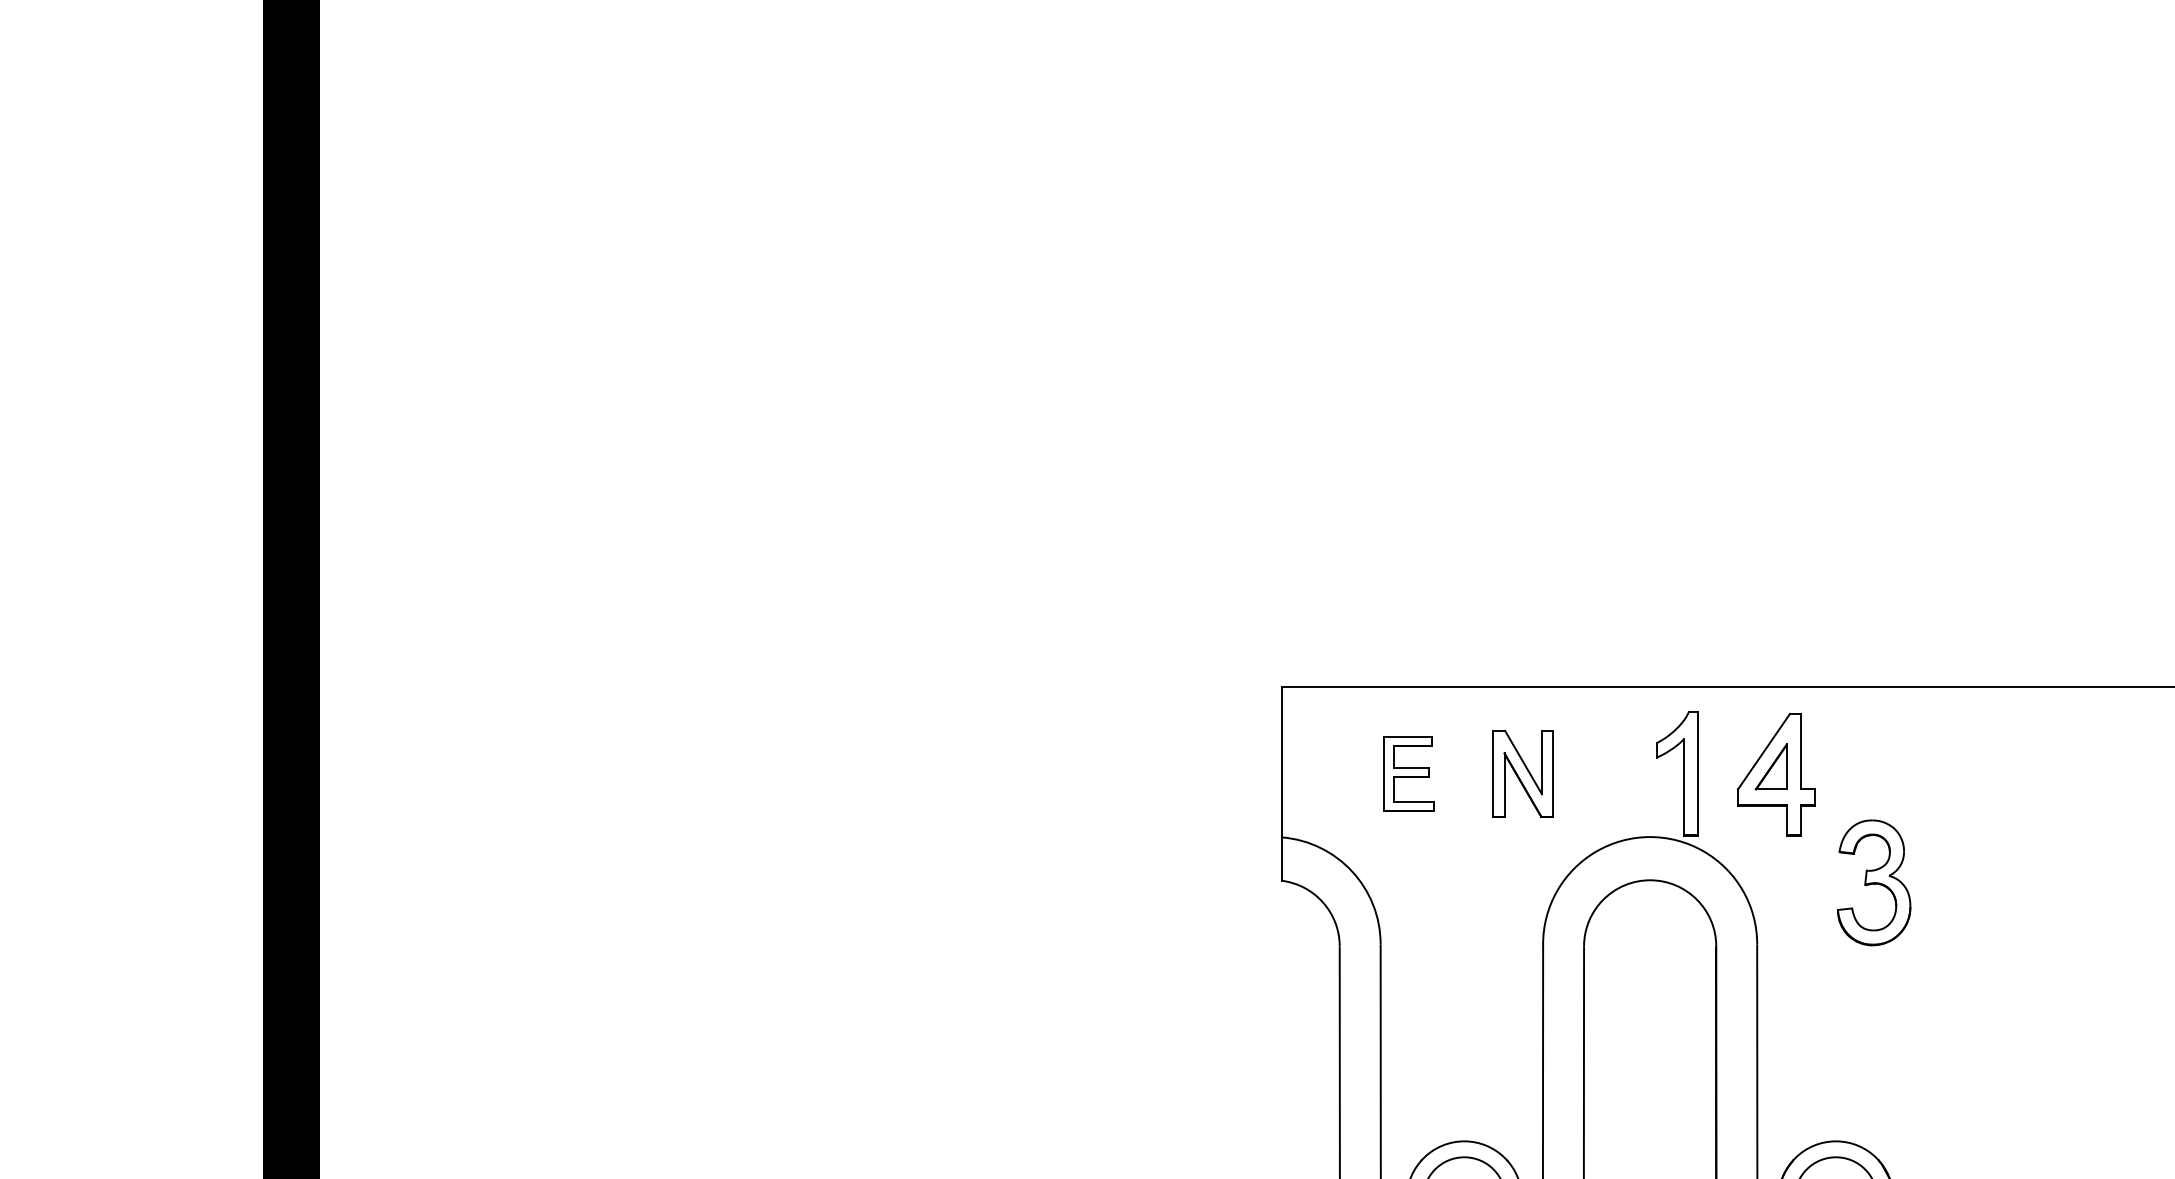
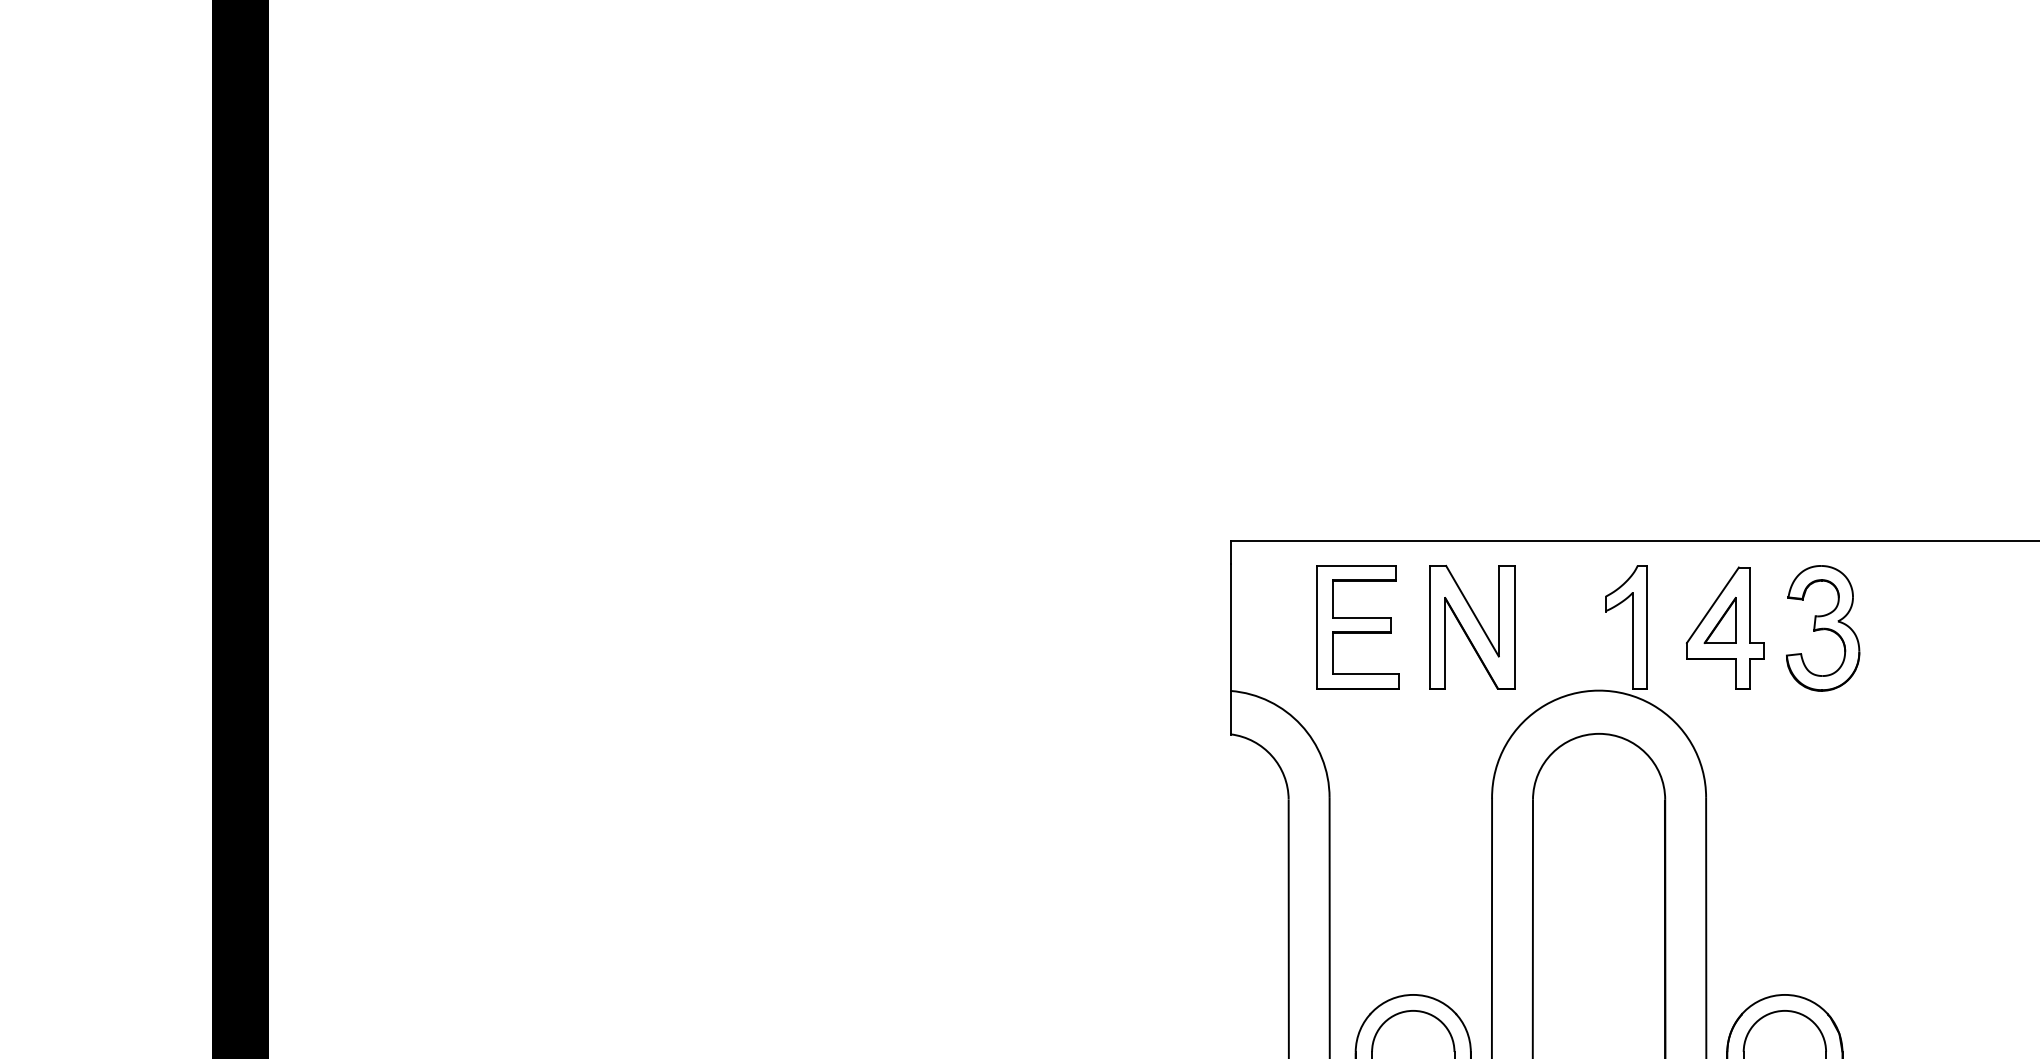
part: (1408, 773) -> (1357, 627), size x1.67
part: (1523, 773) -> (1472, 627), size x1.43
part: (1874, 882) -> (1823, 628), moved

